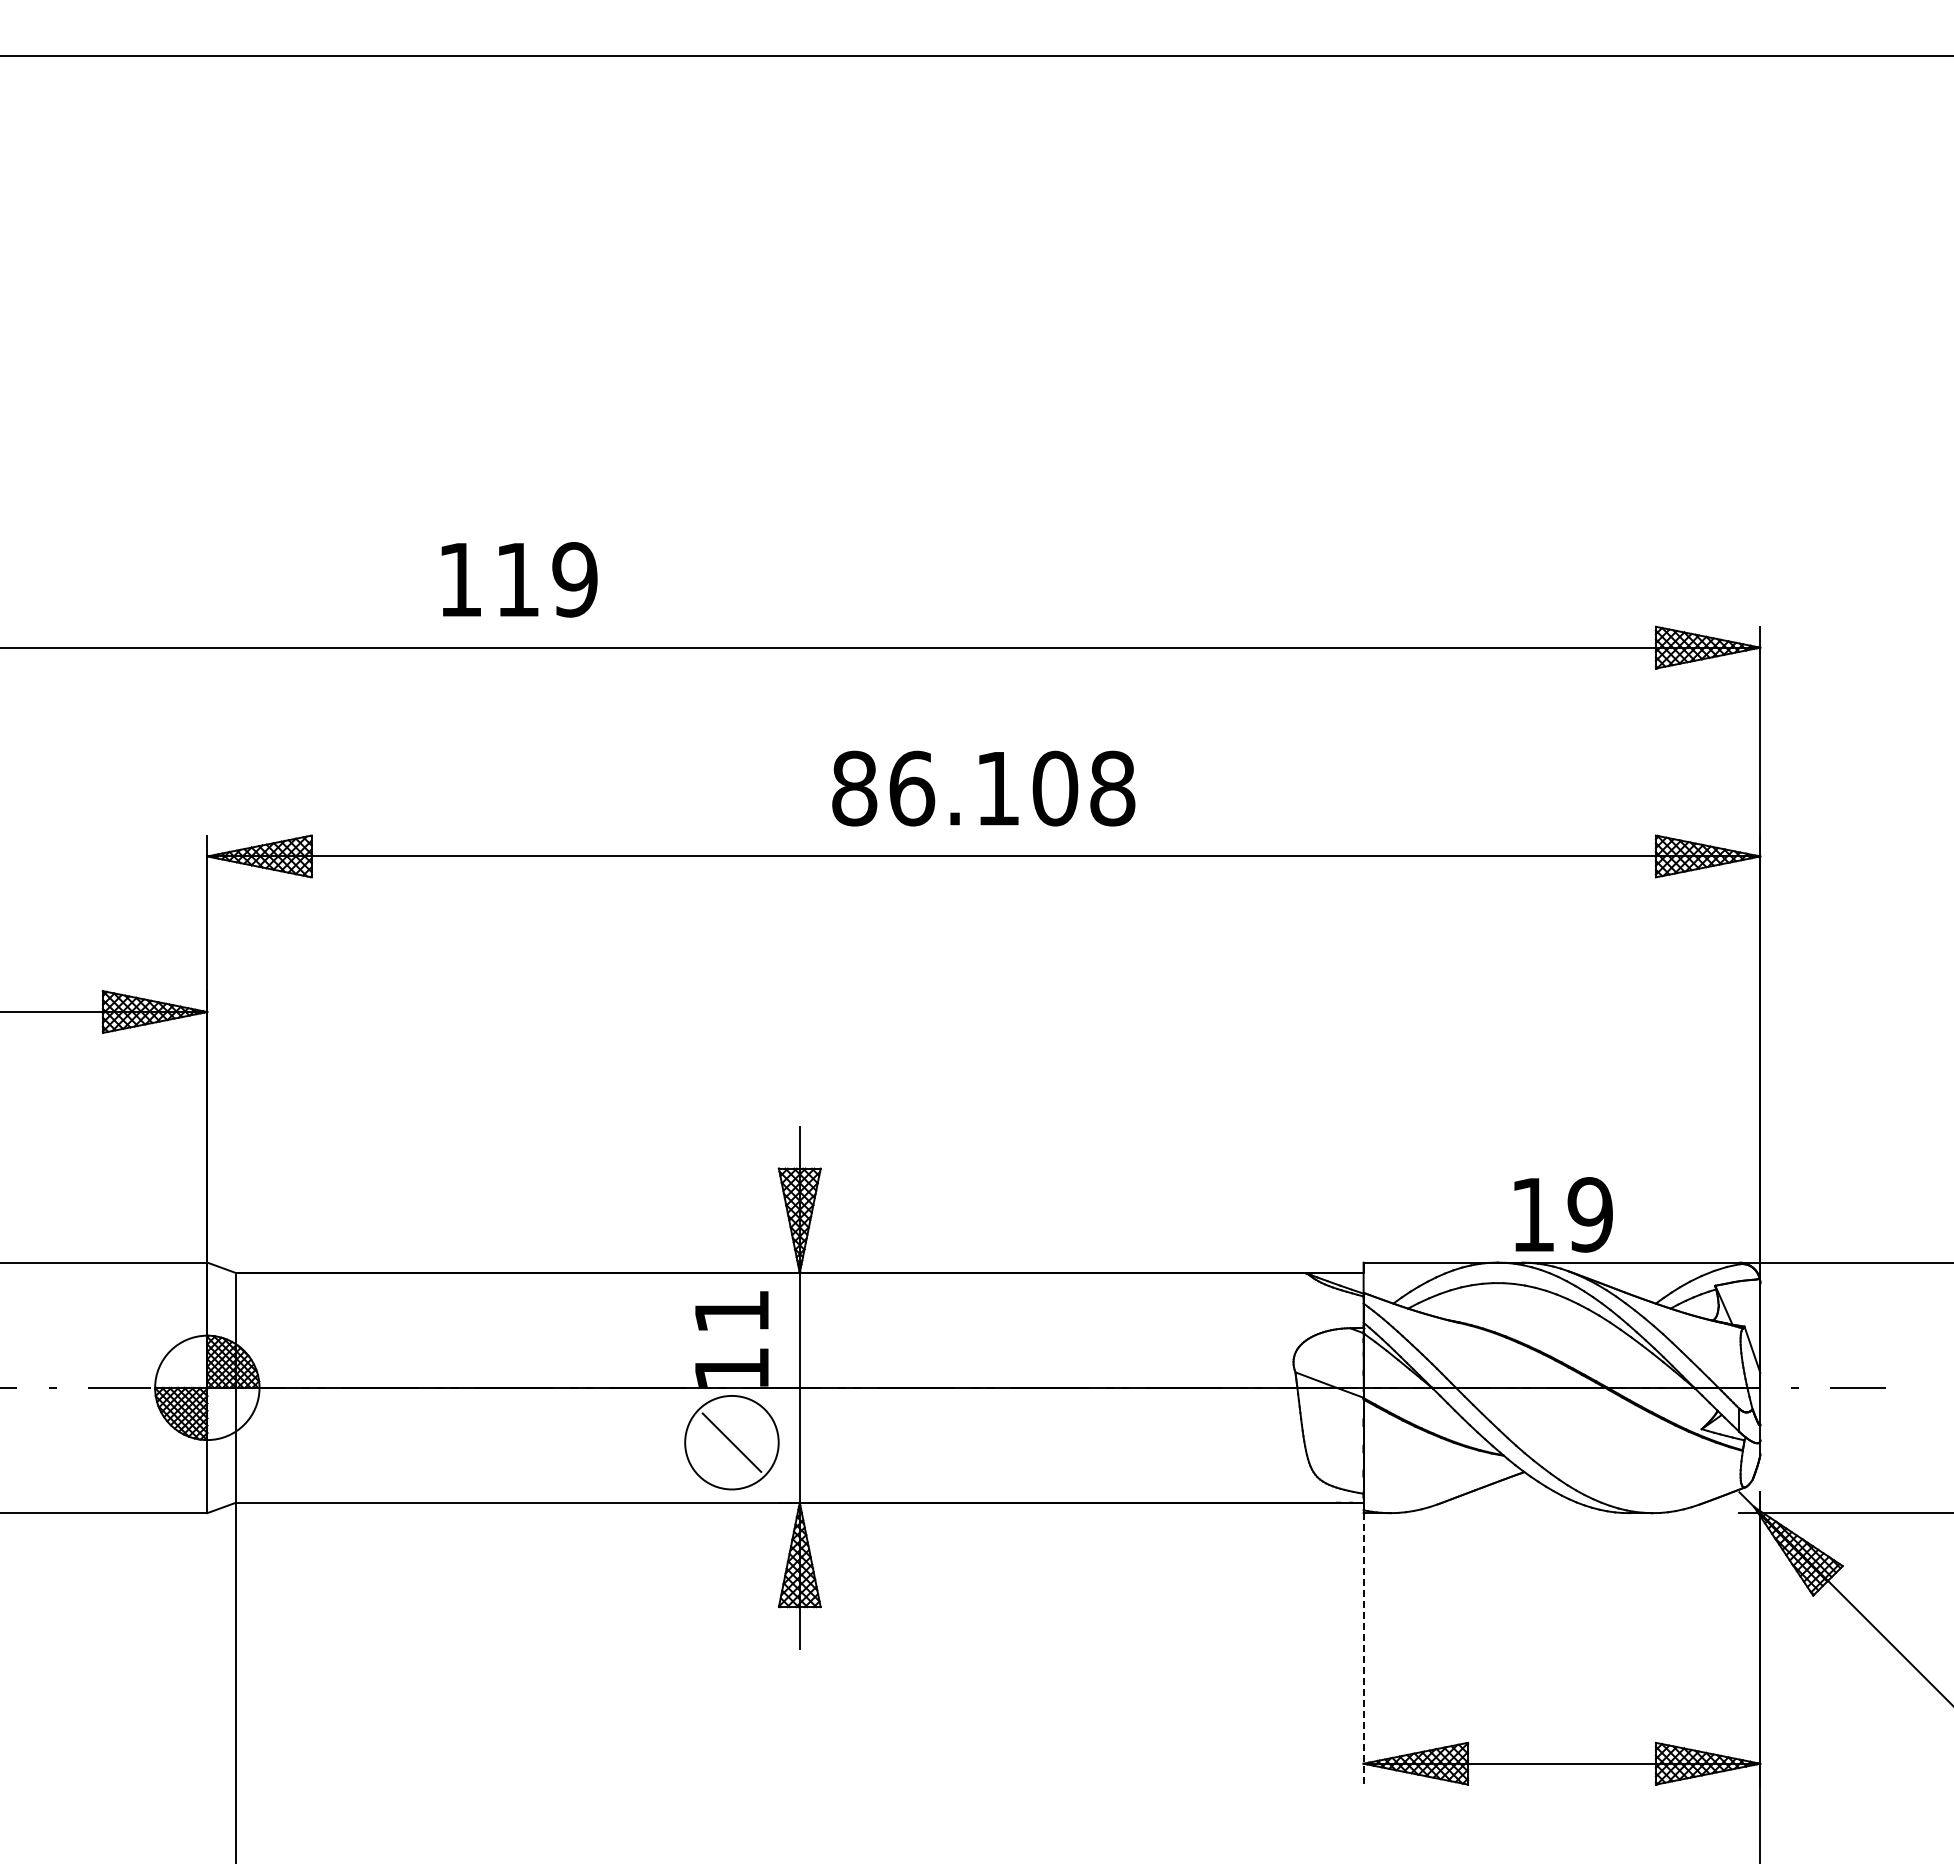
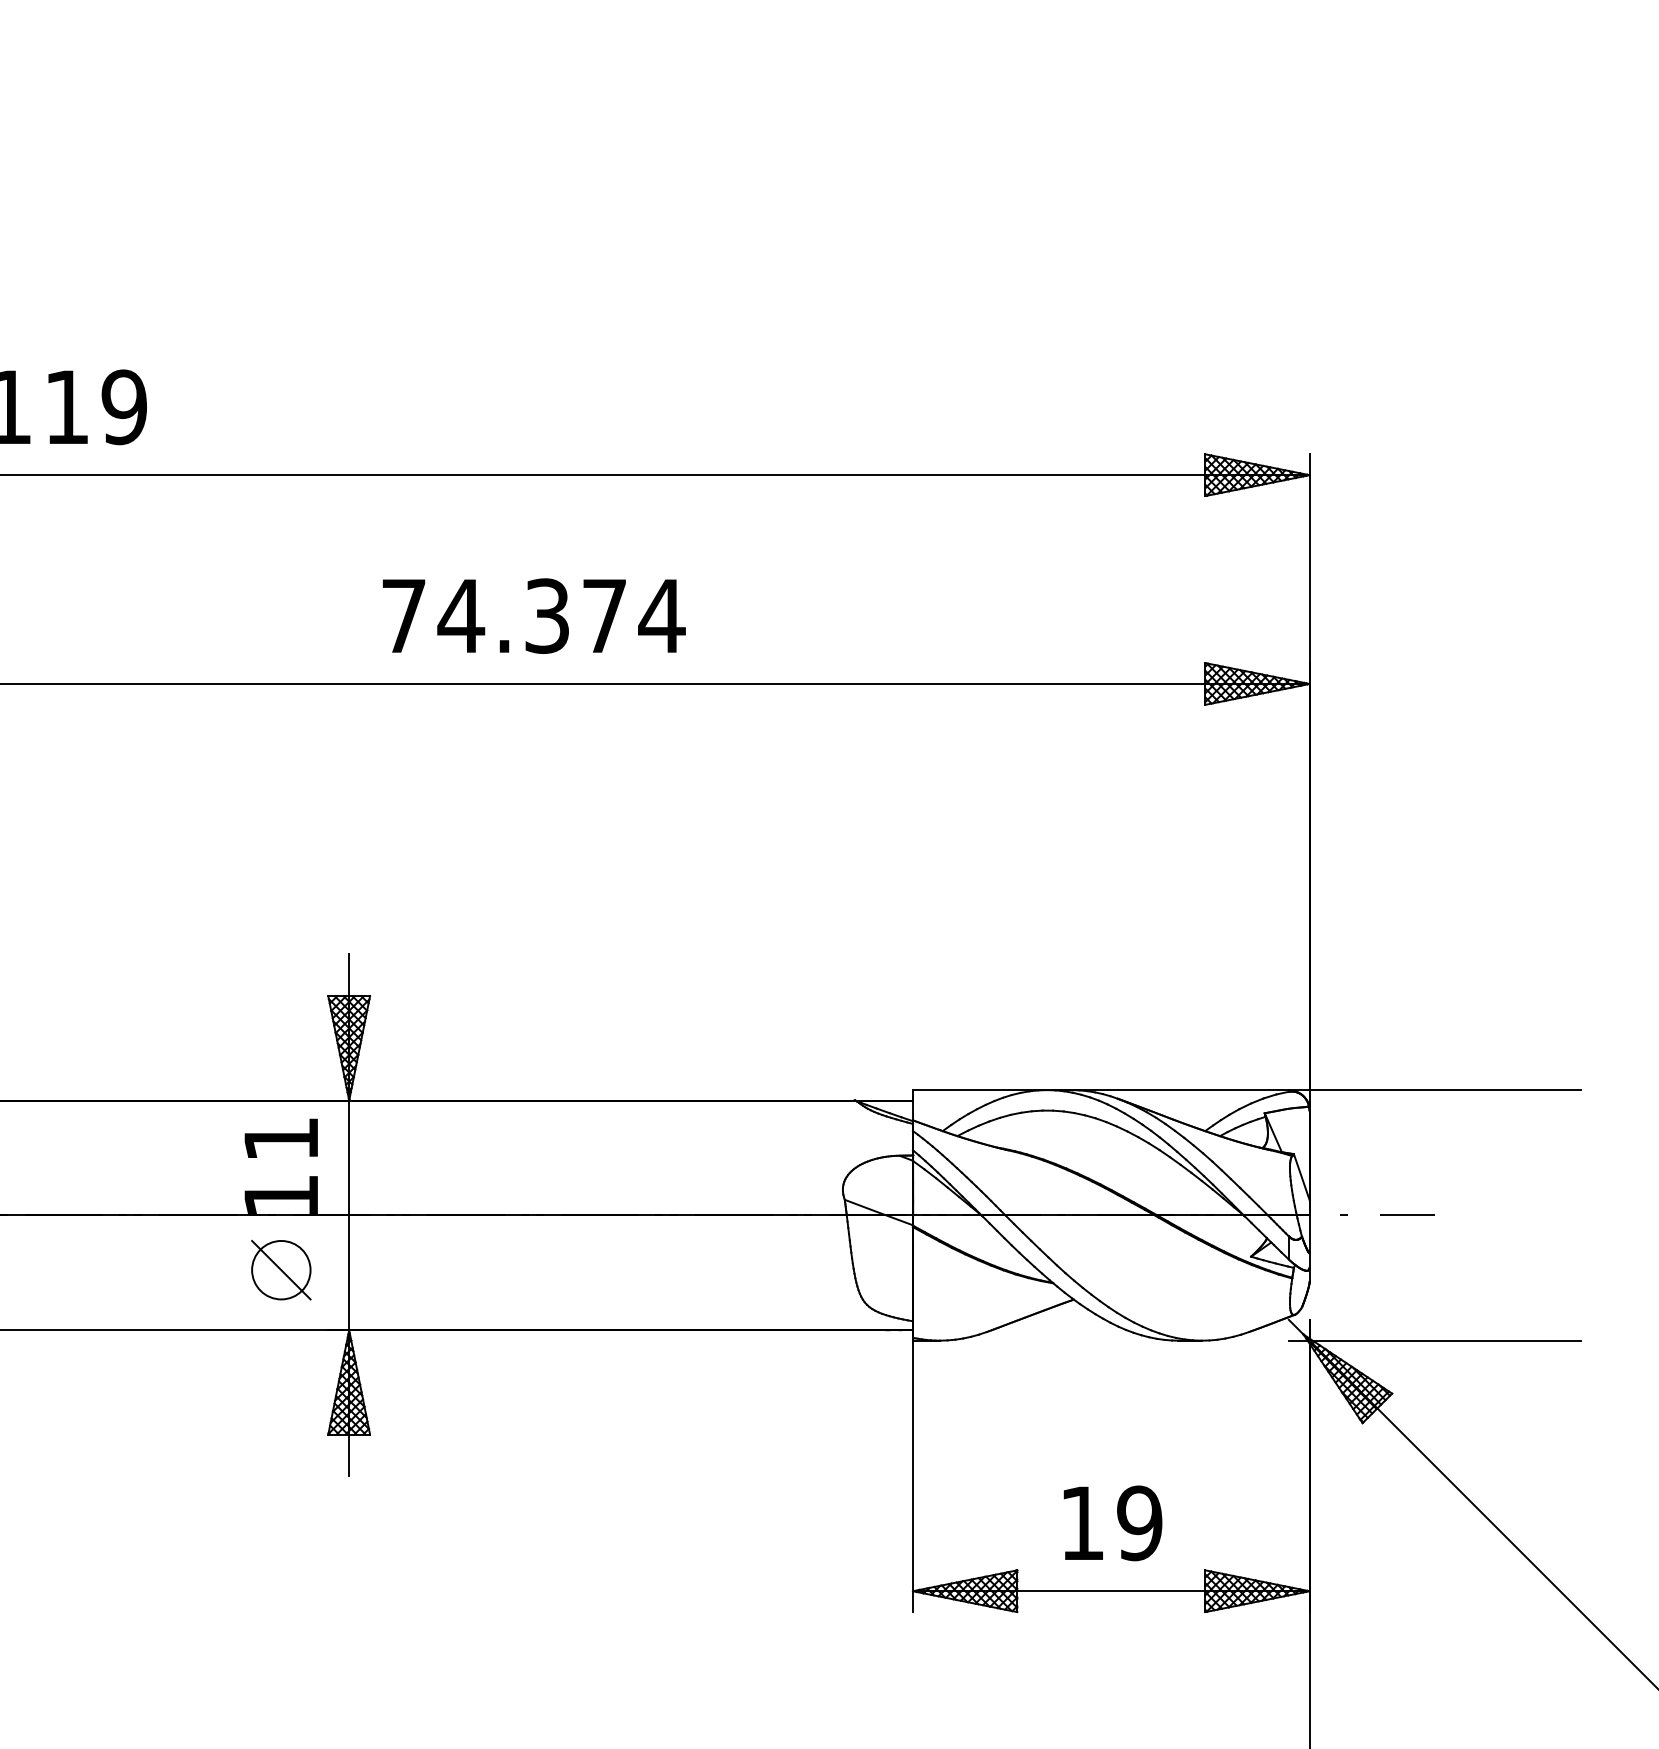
text: (984, 788) -> (533, 616), 86.108 -> 74.374
text: (1563, 1214) -> (1112, 1523), moved
circle: (731, 1442) -> (280, 1270), size x0.62
line: (1363, 1648) -> (912, 1476), dashed -> solid

